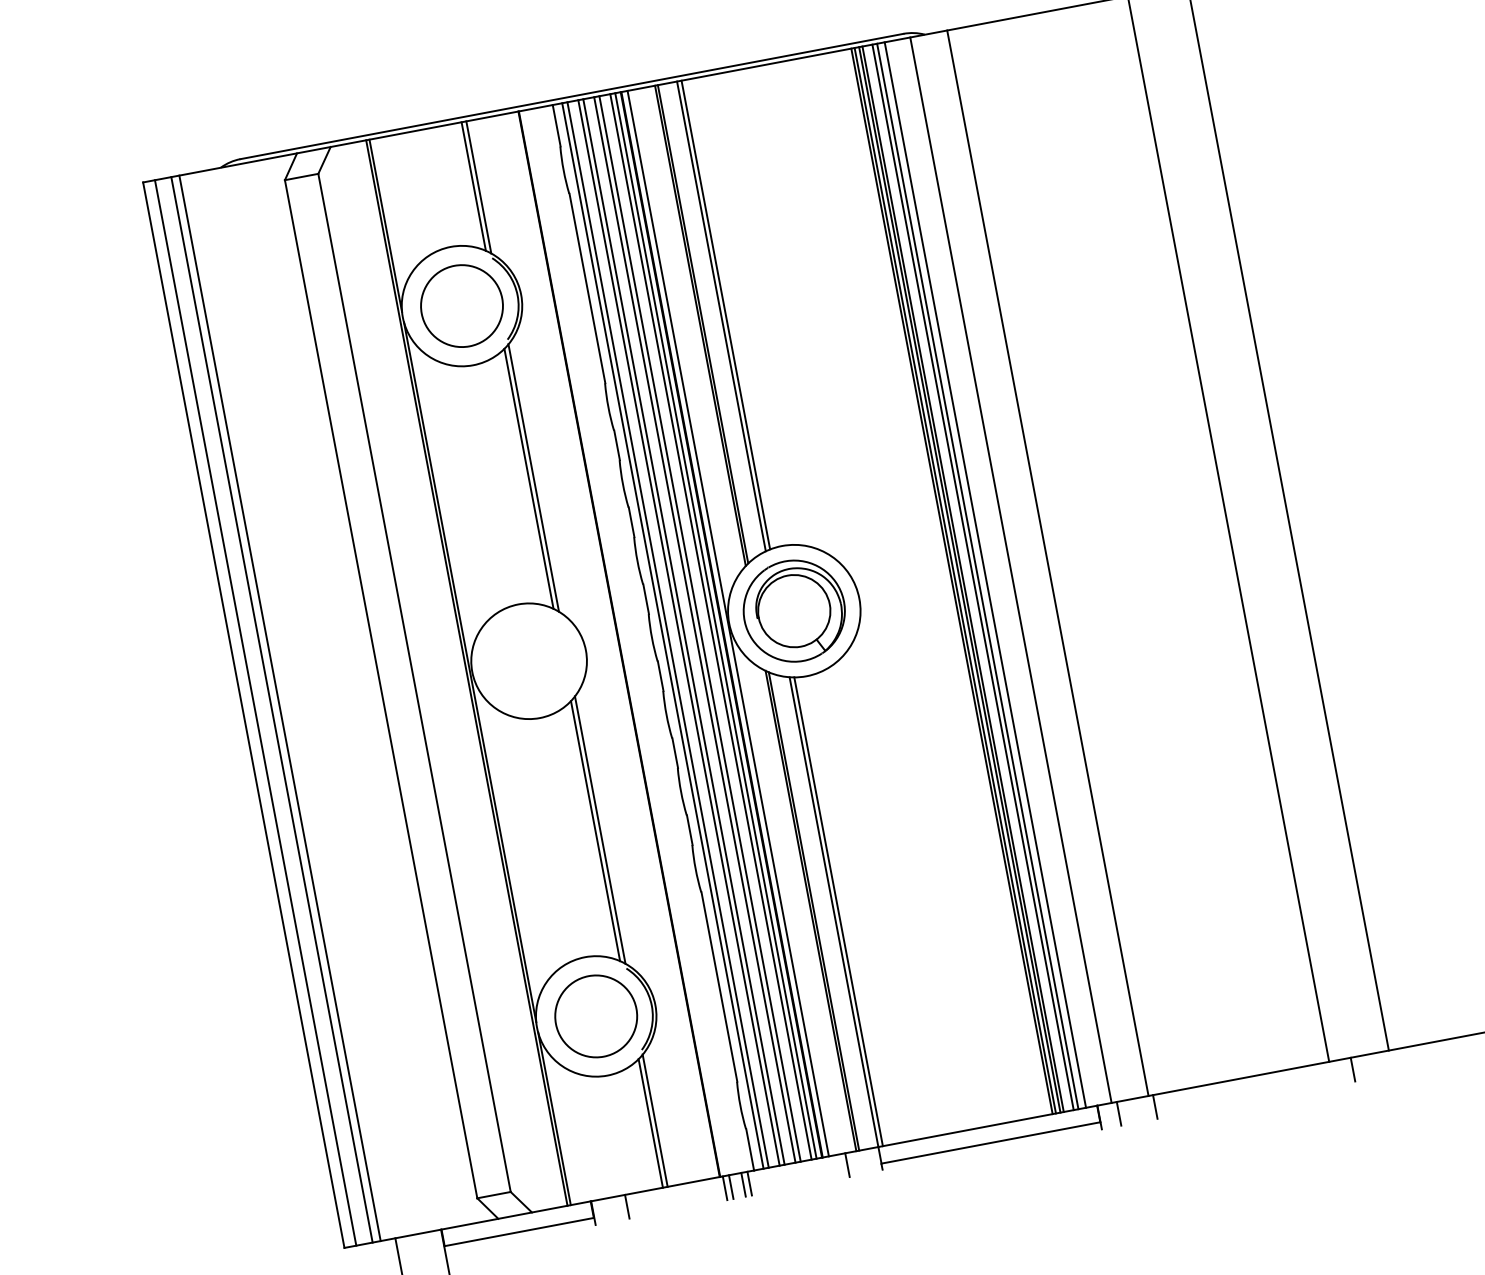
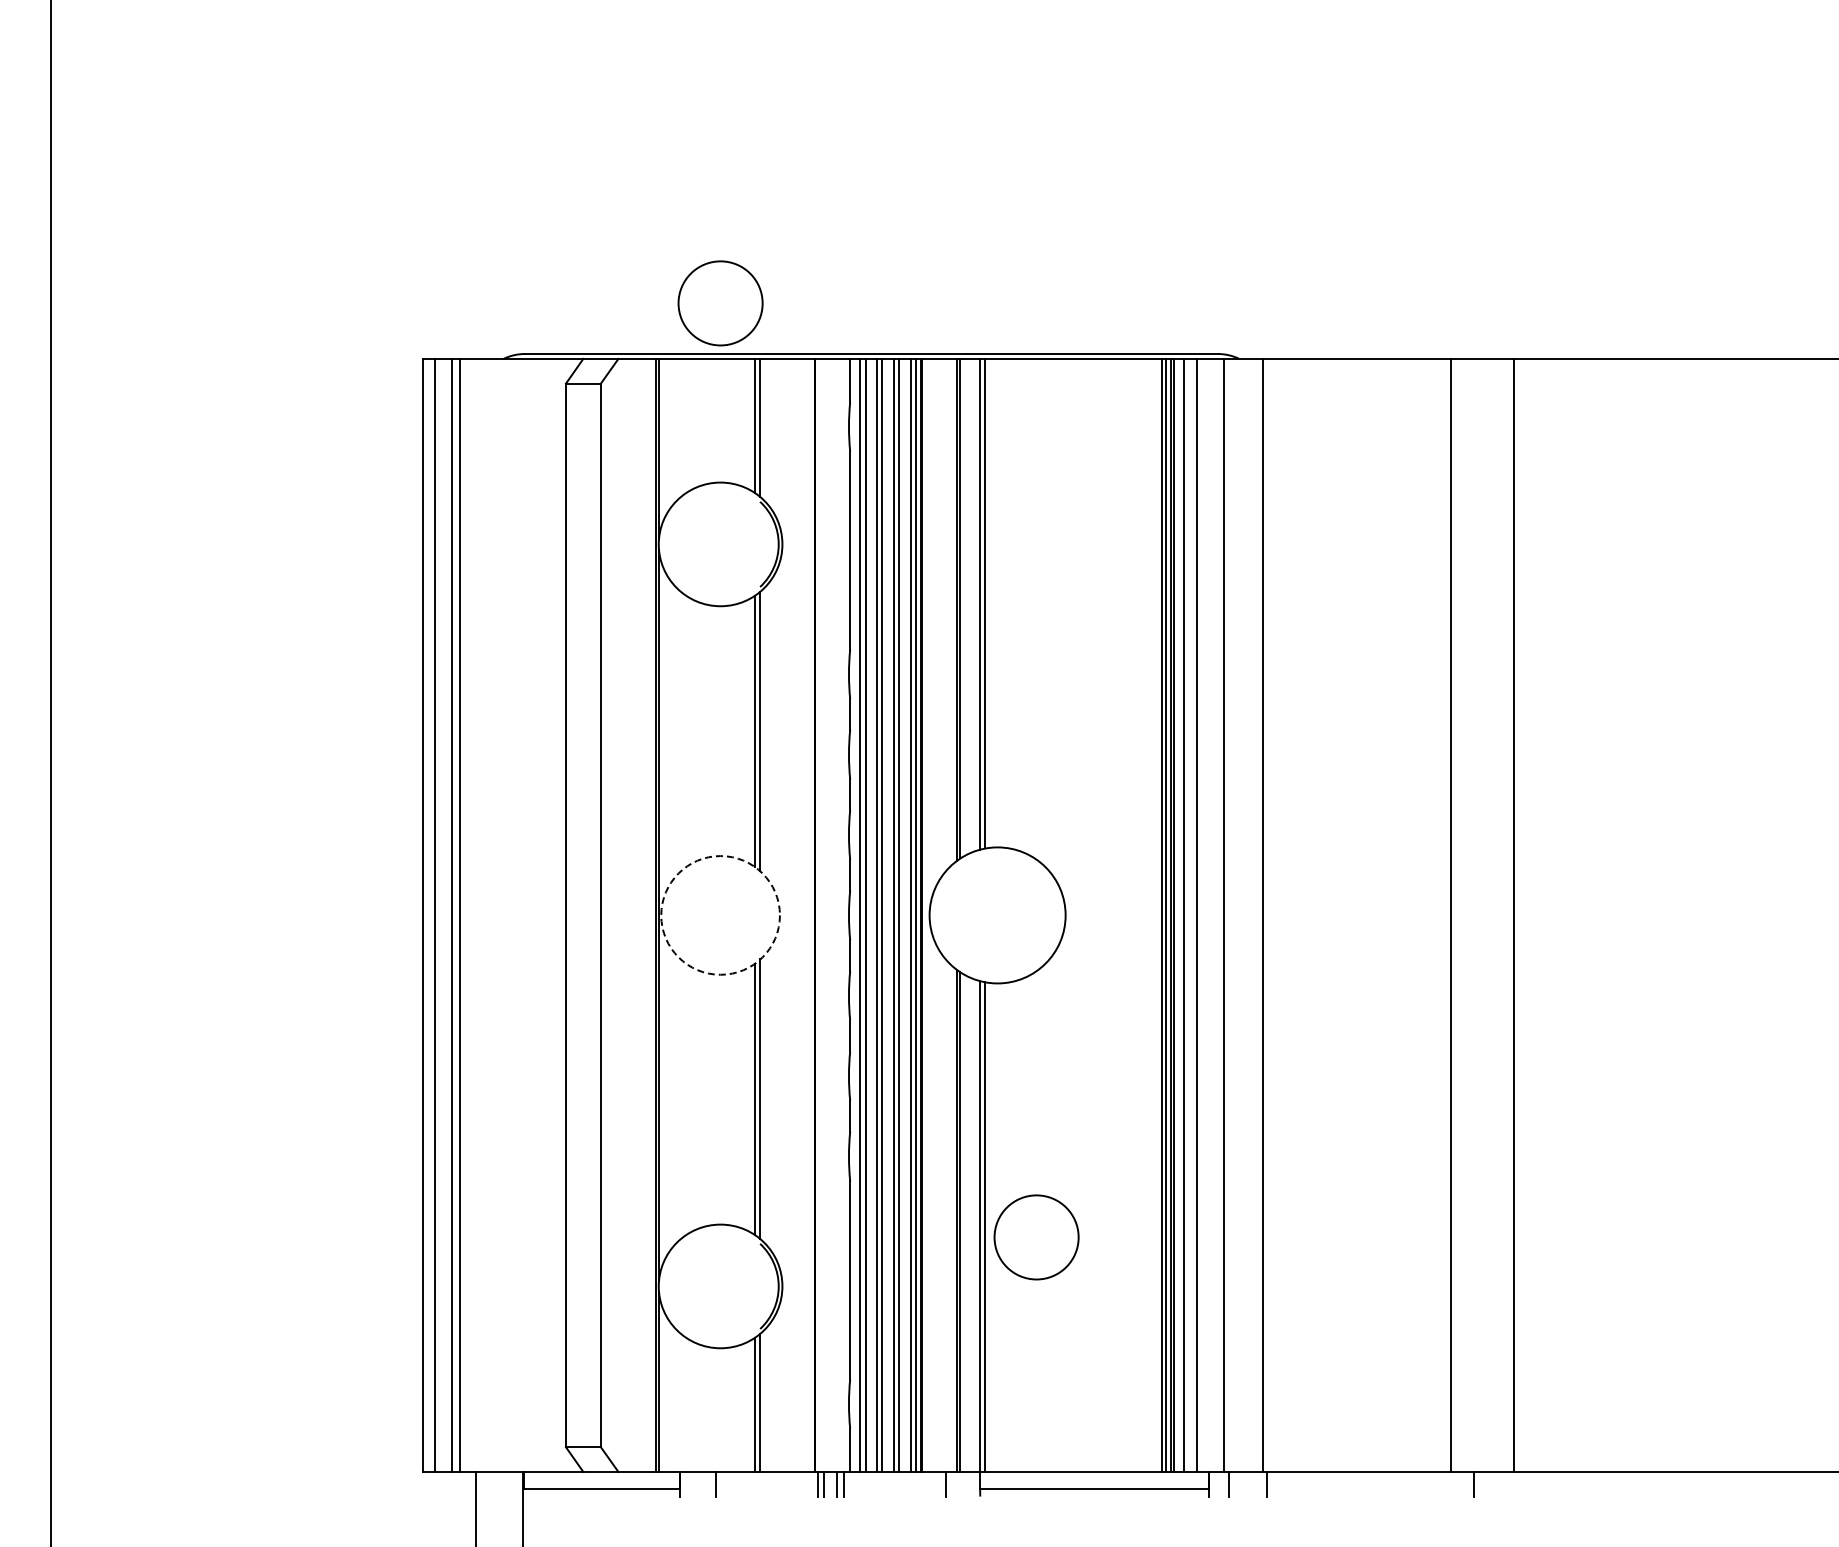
circle: (461, 306) -> (720, 303), moved
line: (977, 575) -> (1189, 914), removed
part: (794, 611) -> (997, 915), removed
line: (727, 622) -> (928, 914), removed
circle: (529, 661) -> (720, 915), solid -> dashed
circle: (596, 1016) -> (1036, 1237), moved

